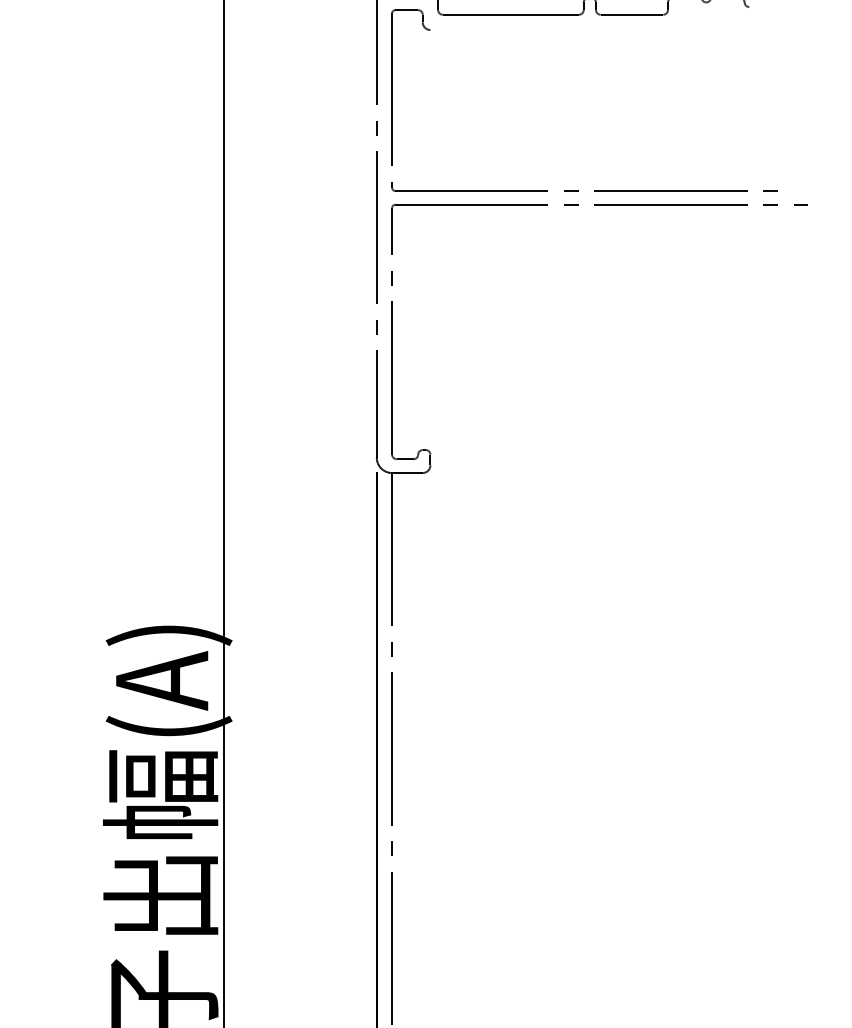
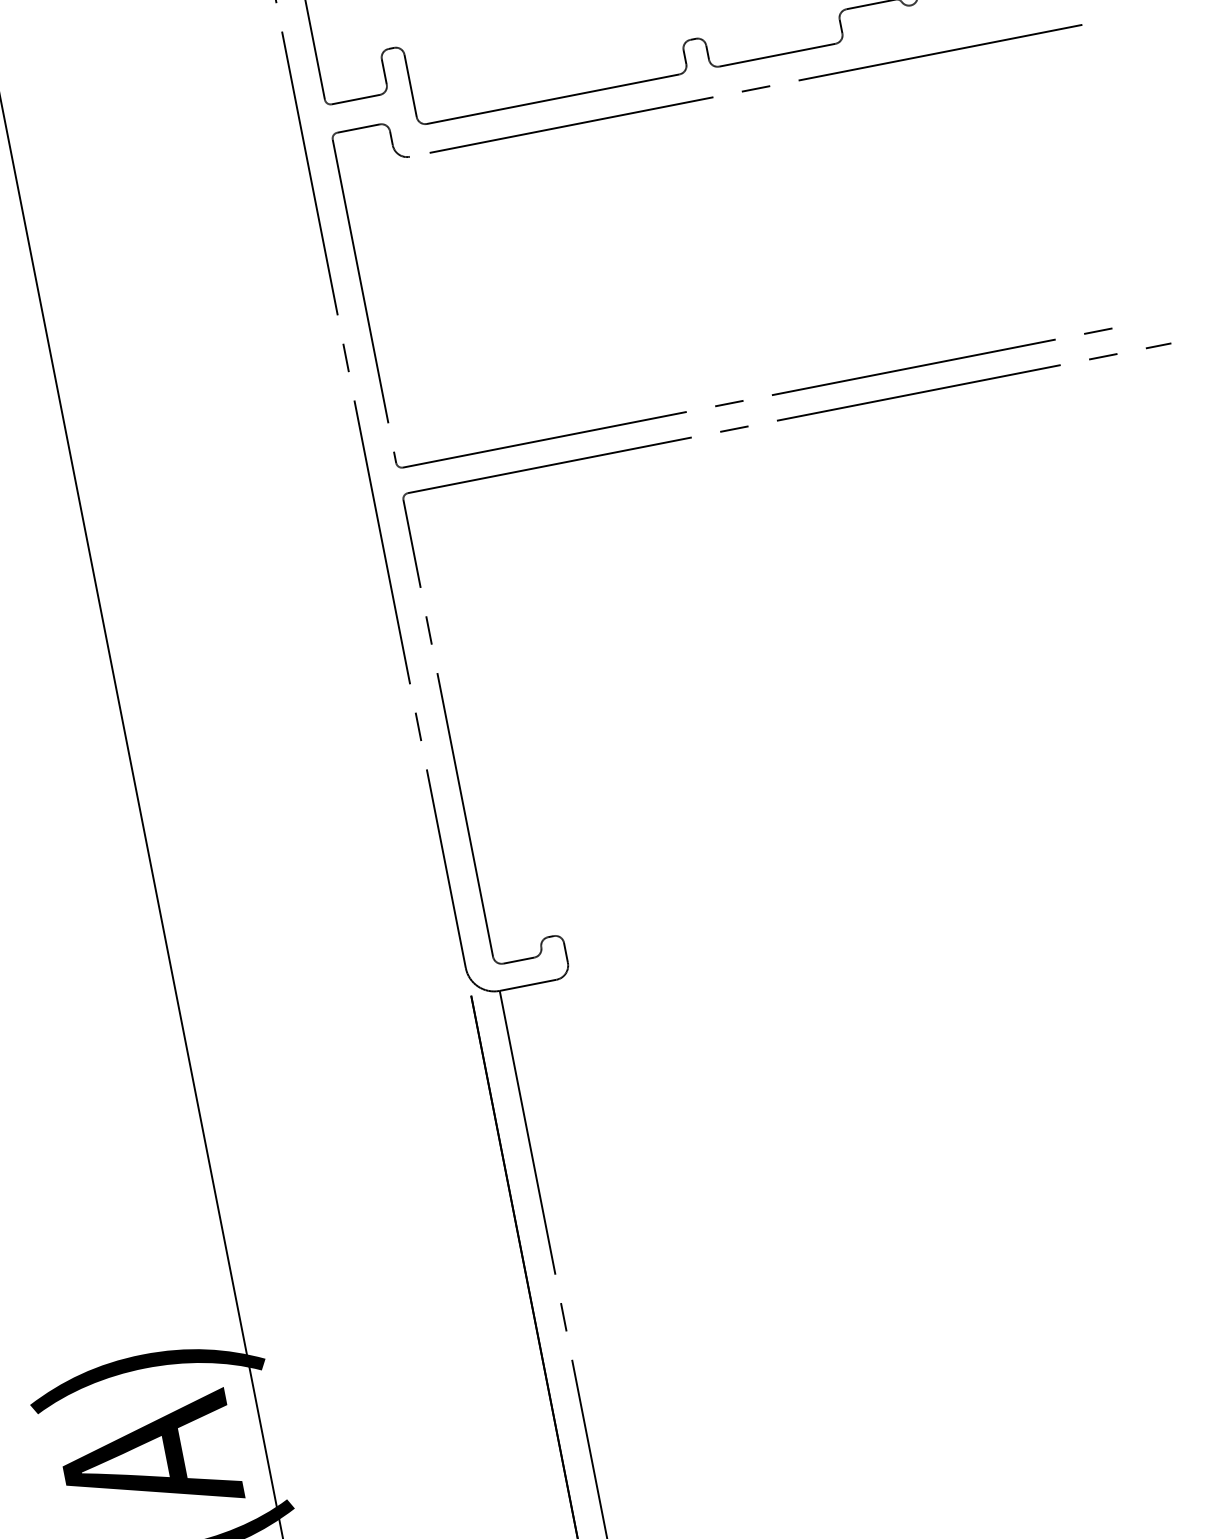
line: (617, 29) -> (755, 87), added

